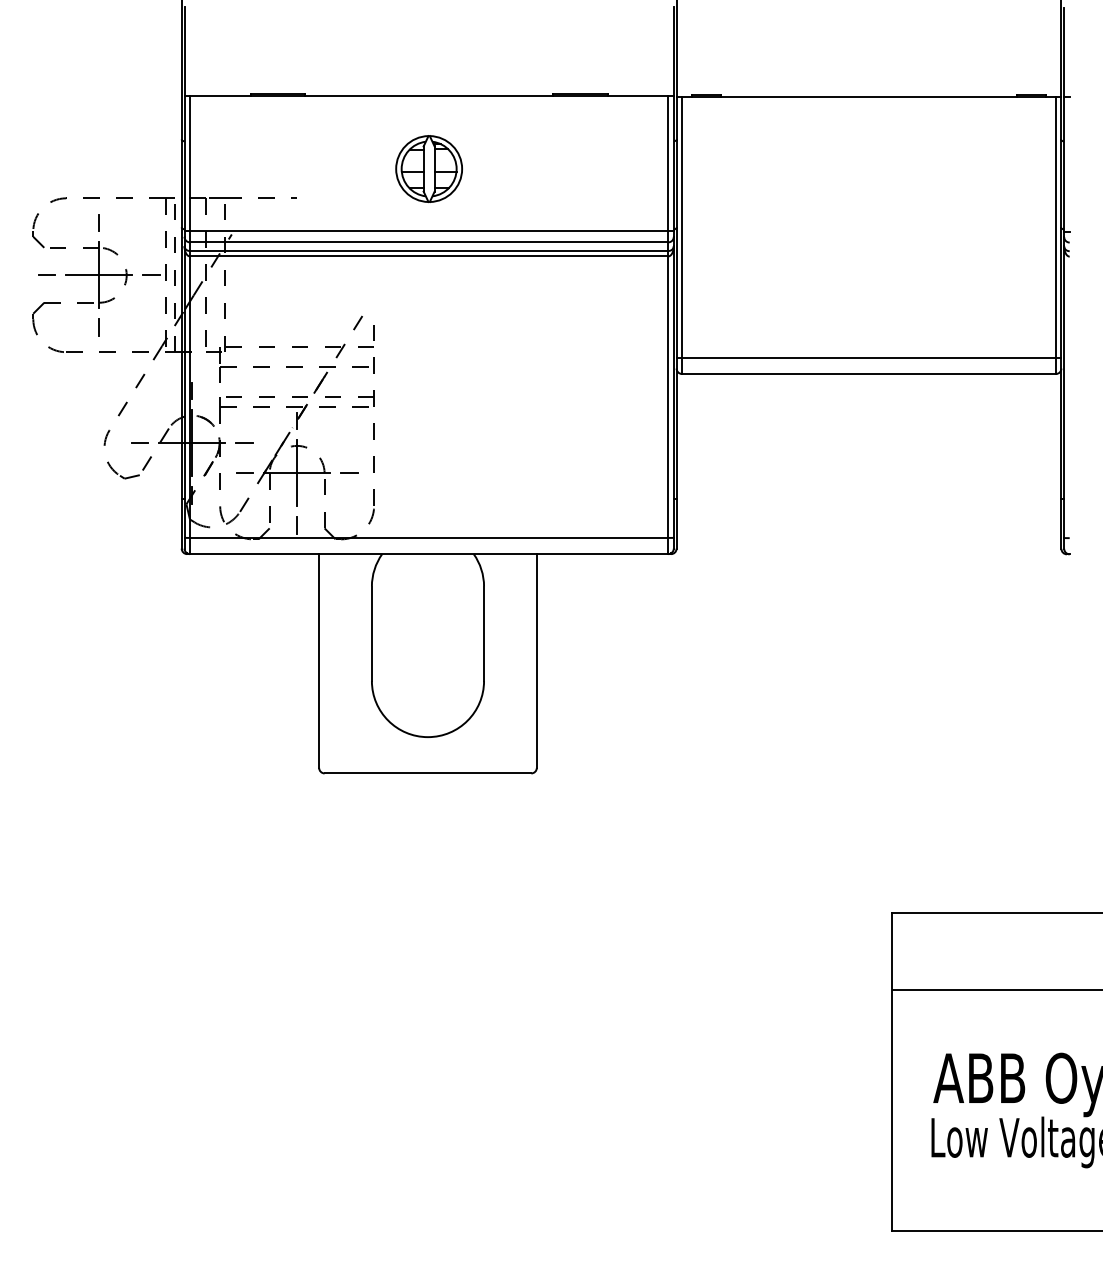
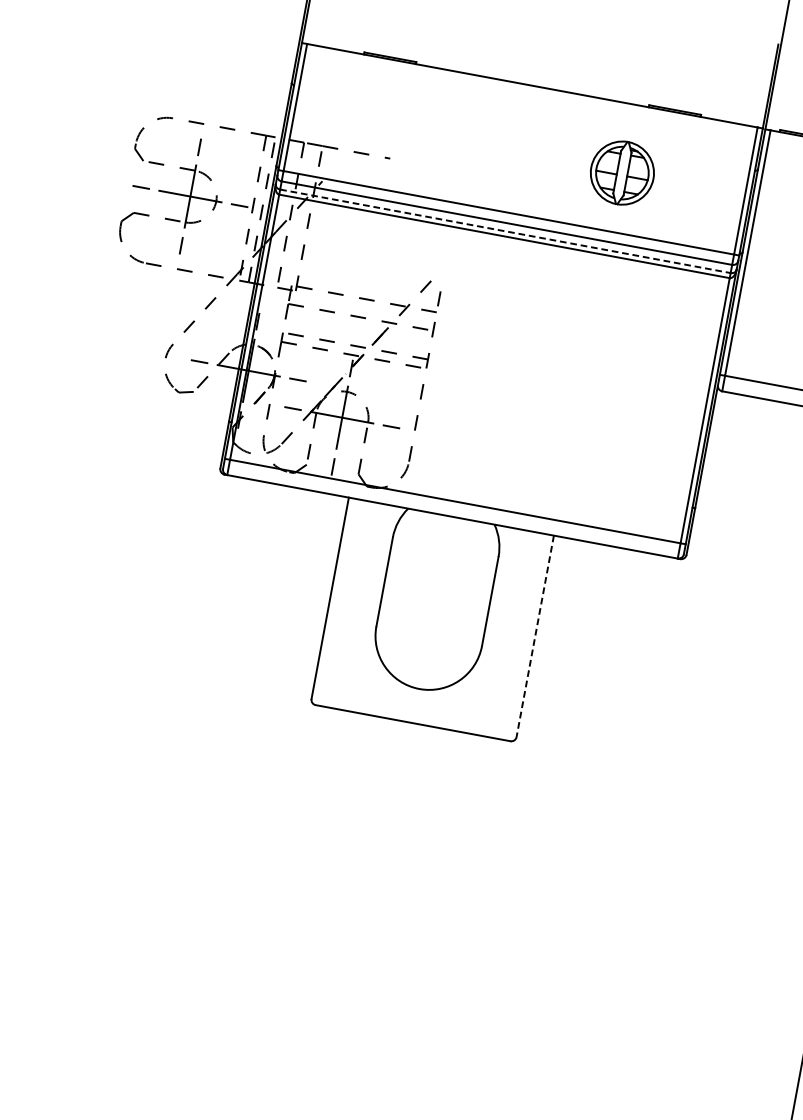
part: (428, 168) -> (621, 172), moved
line: (429, 251) -> (505, 231), solid -> dashed
line: (536, 661) -> (534, 636), solid -> dashed

